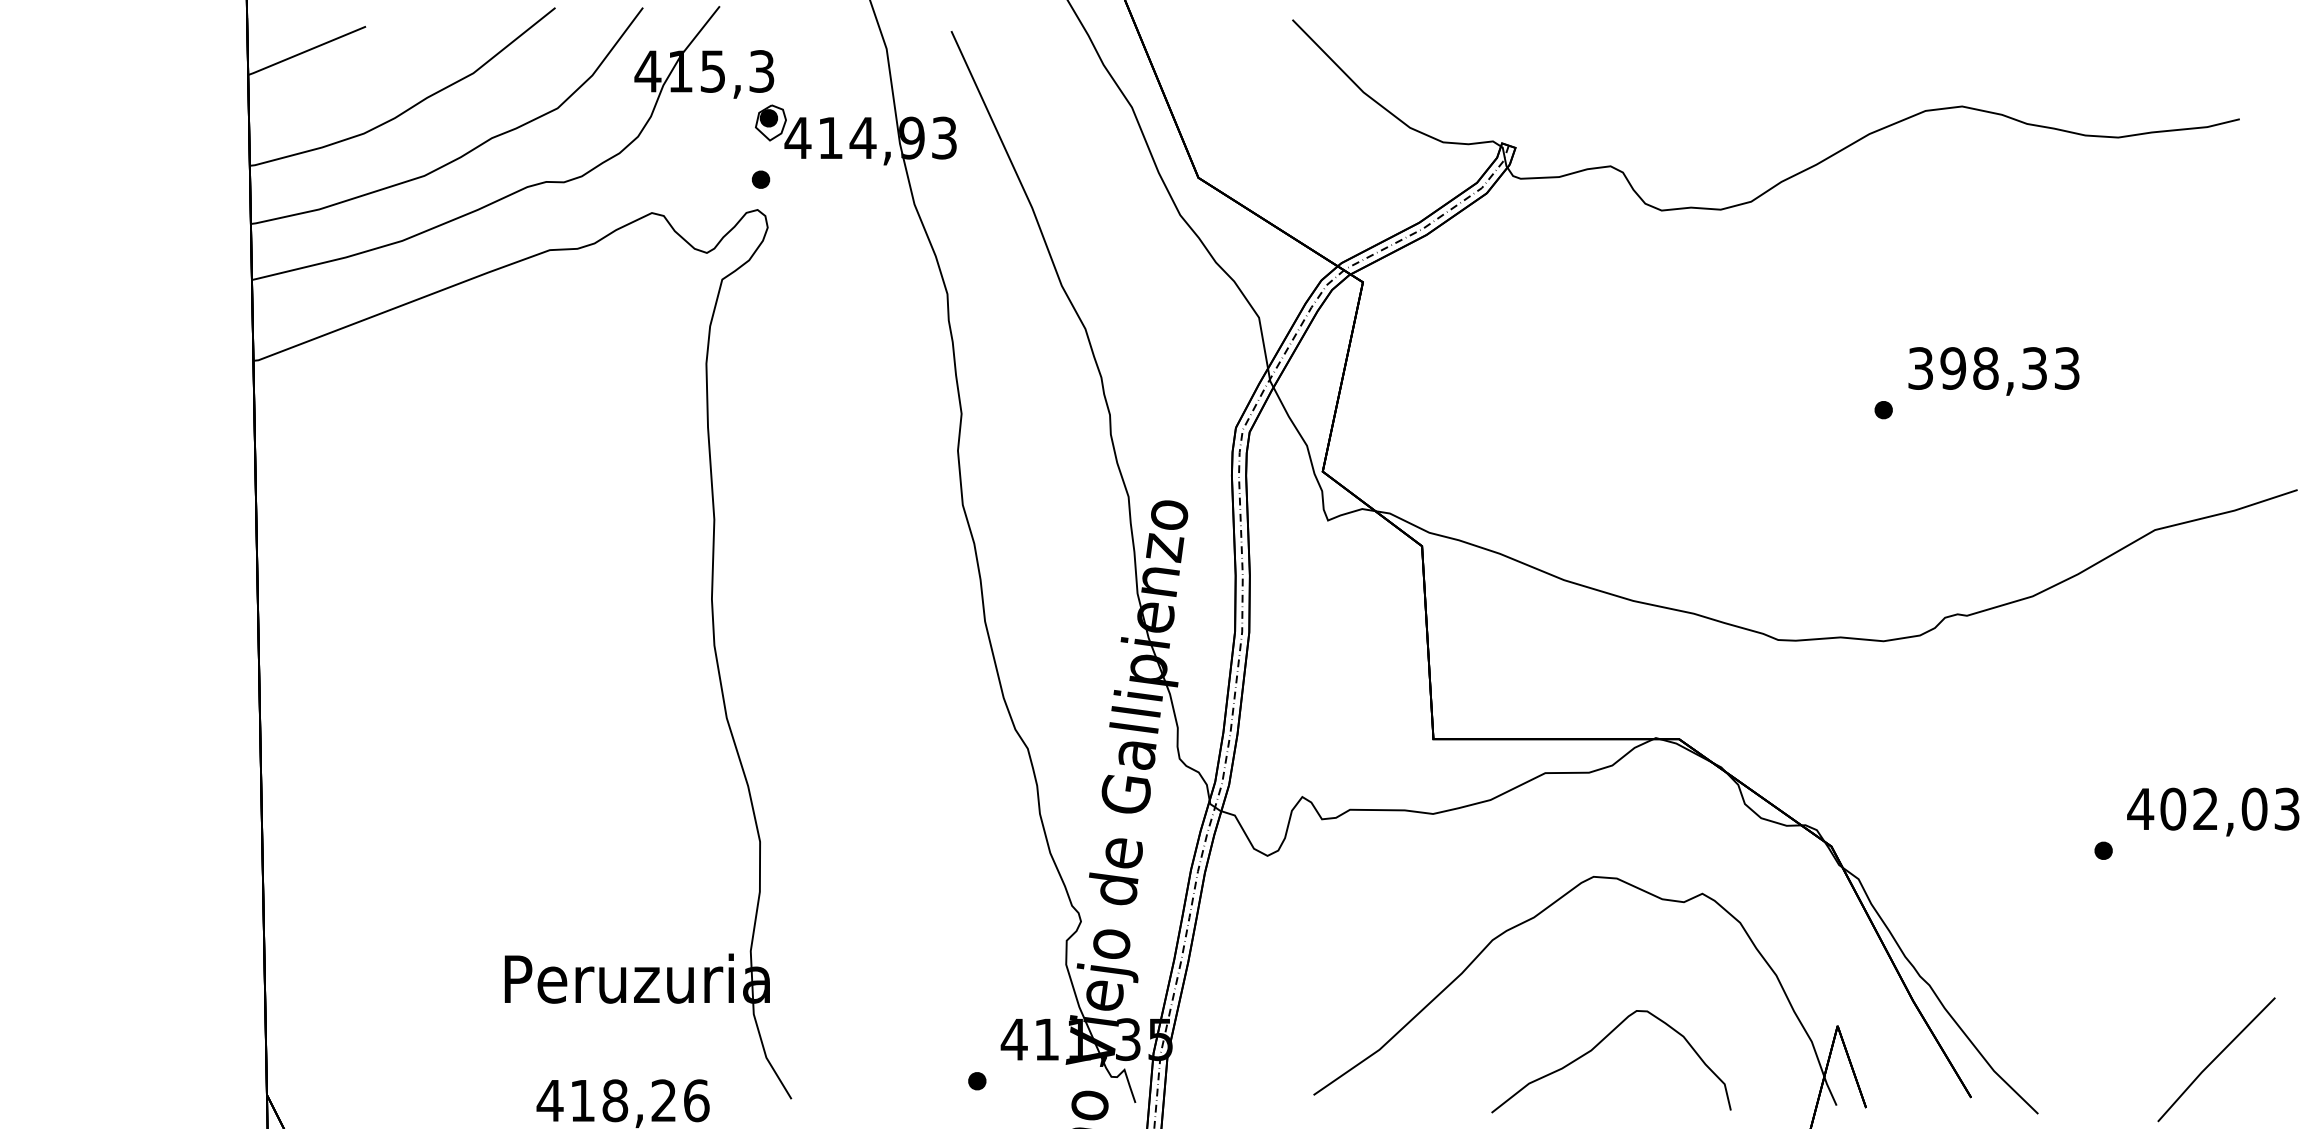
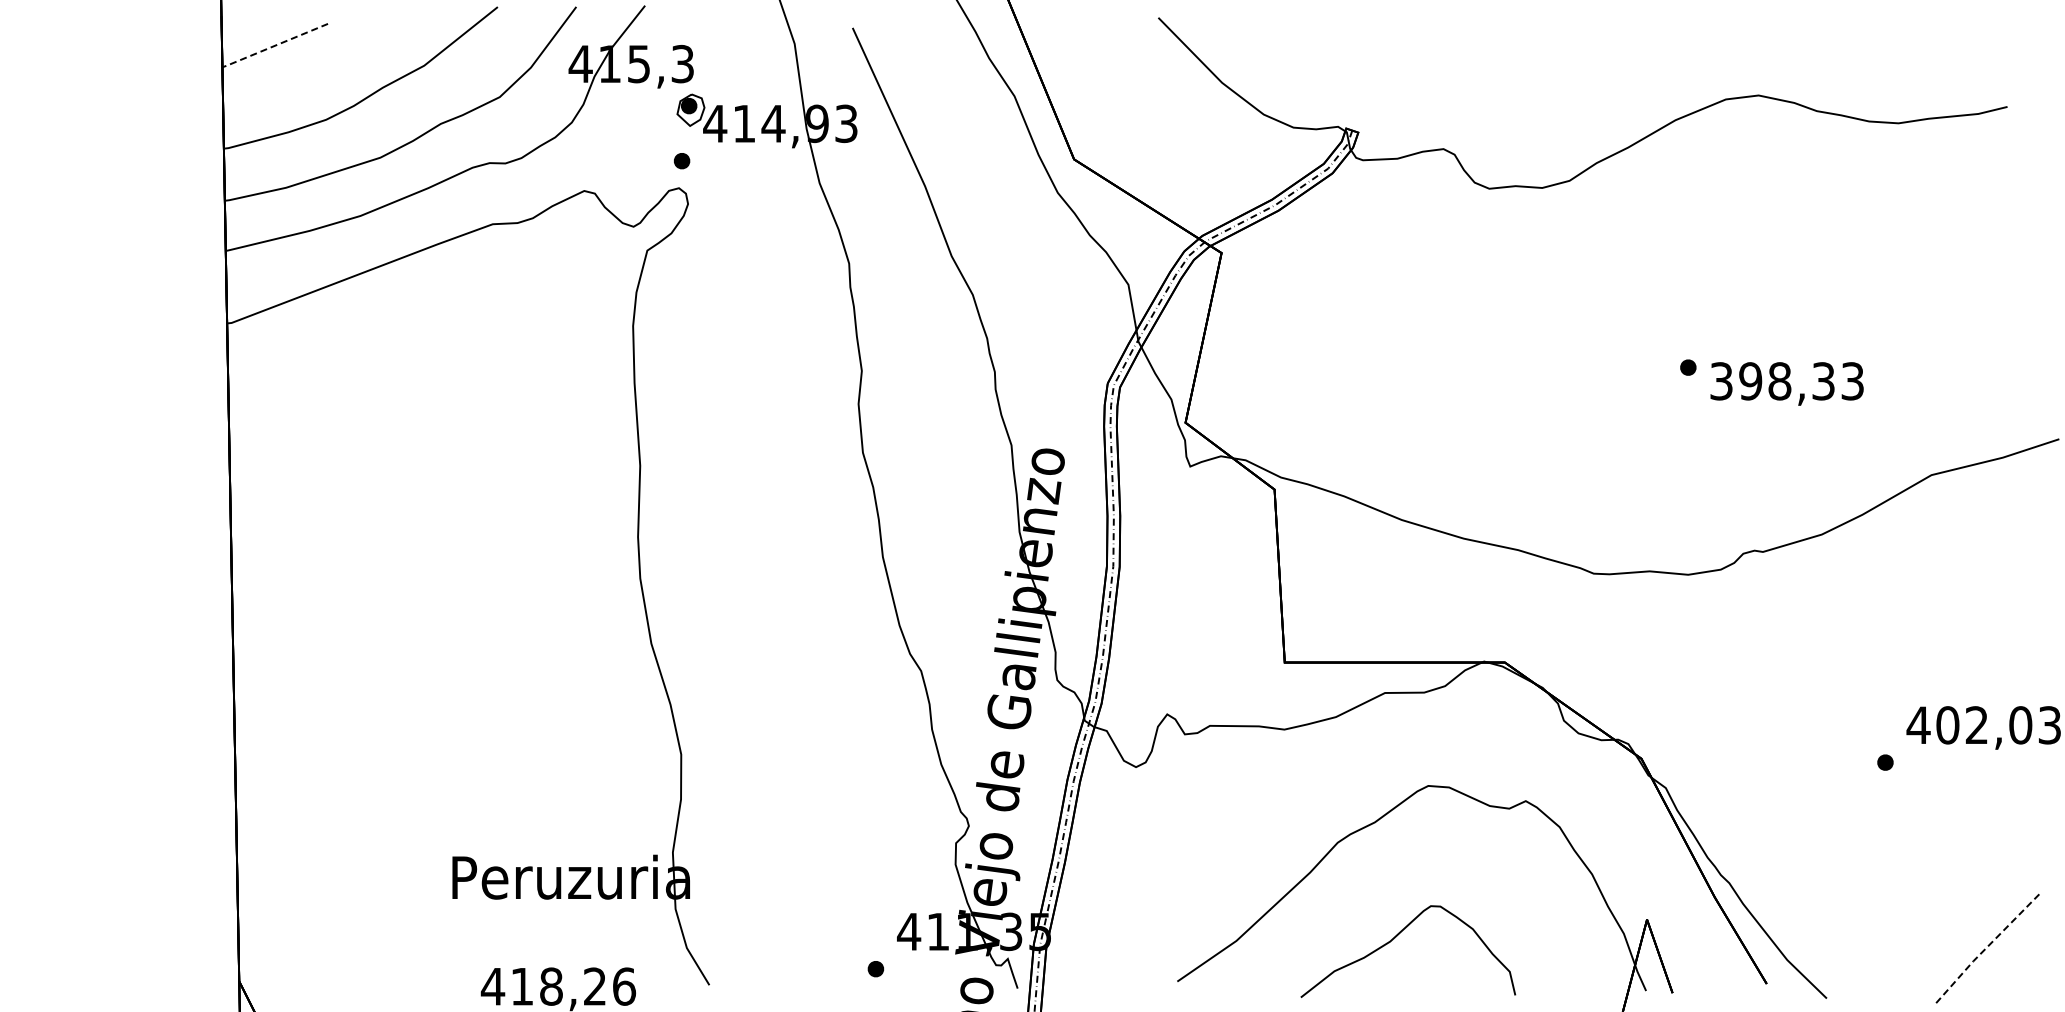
line: (306, 50) -> (274, 45), solid -> dashed
text: (1993, 370) -> (1786, 383), moved
curve: (1597, 1047) -> (1395, 938), moved
line: (2214, 1059) -> (1984, 949), solid -> dashed

